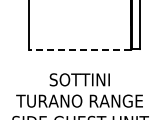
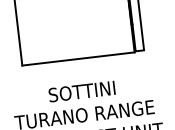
line: (79, 50) -> (77, 59), dashed -> solid

